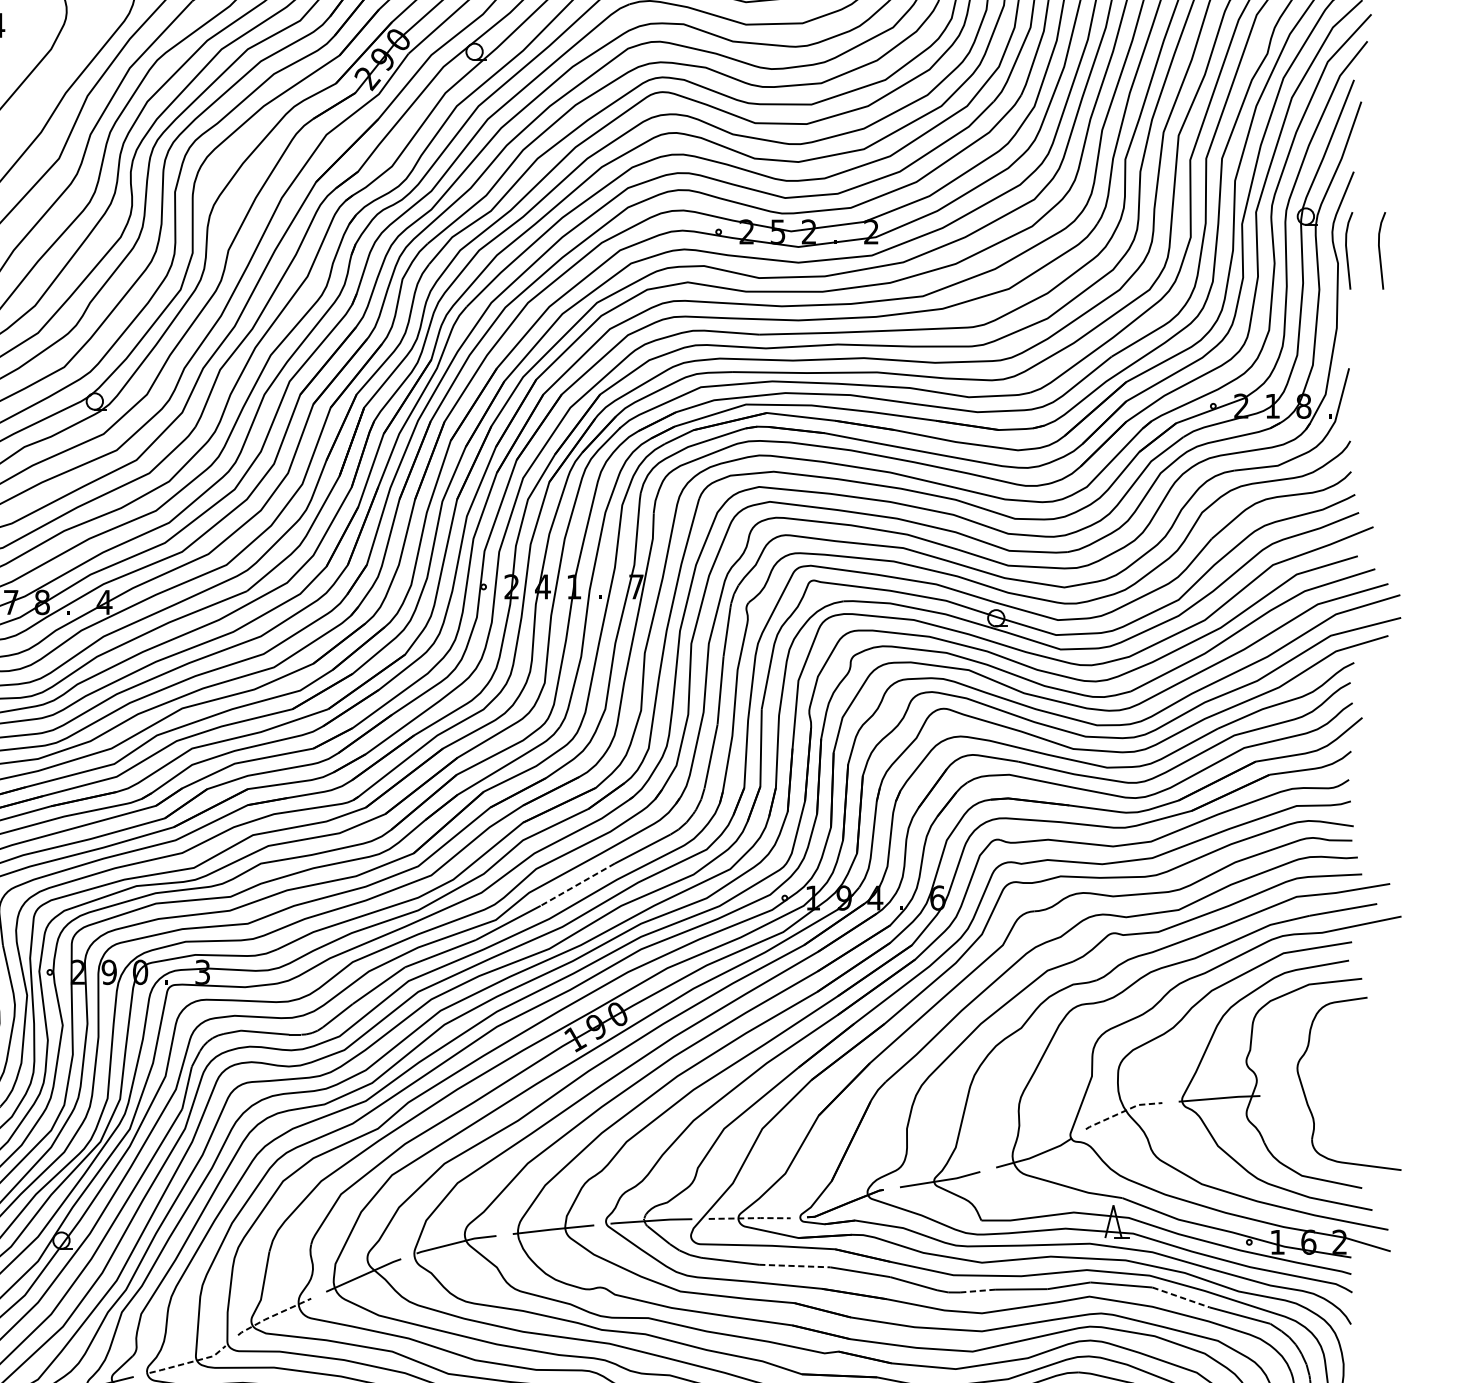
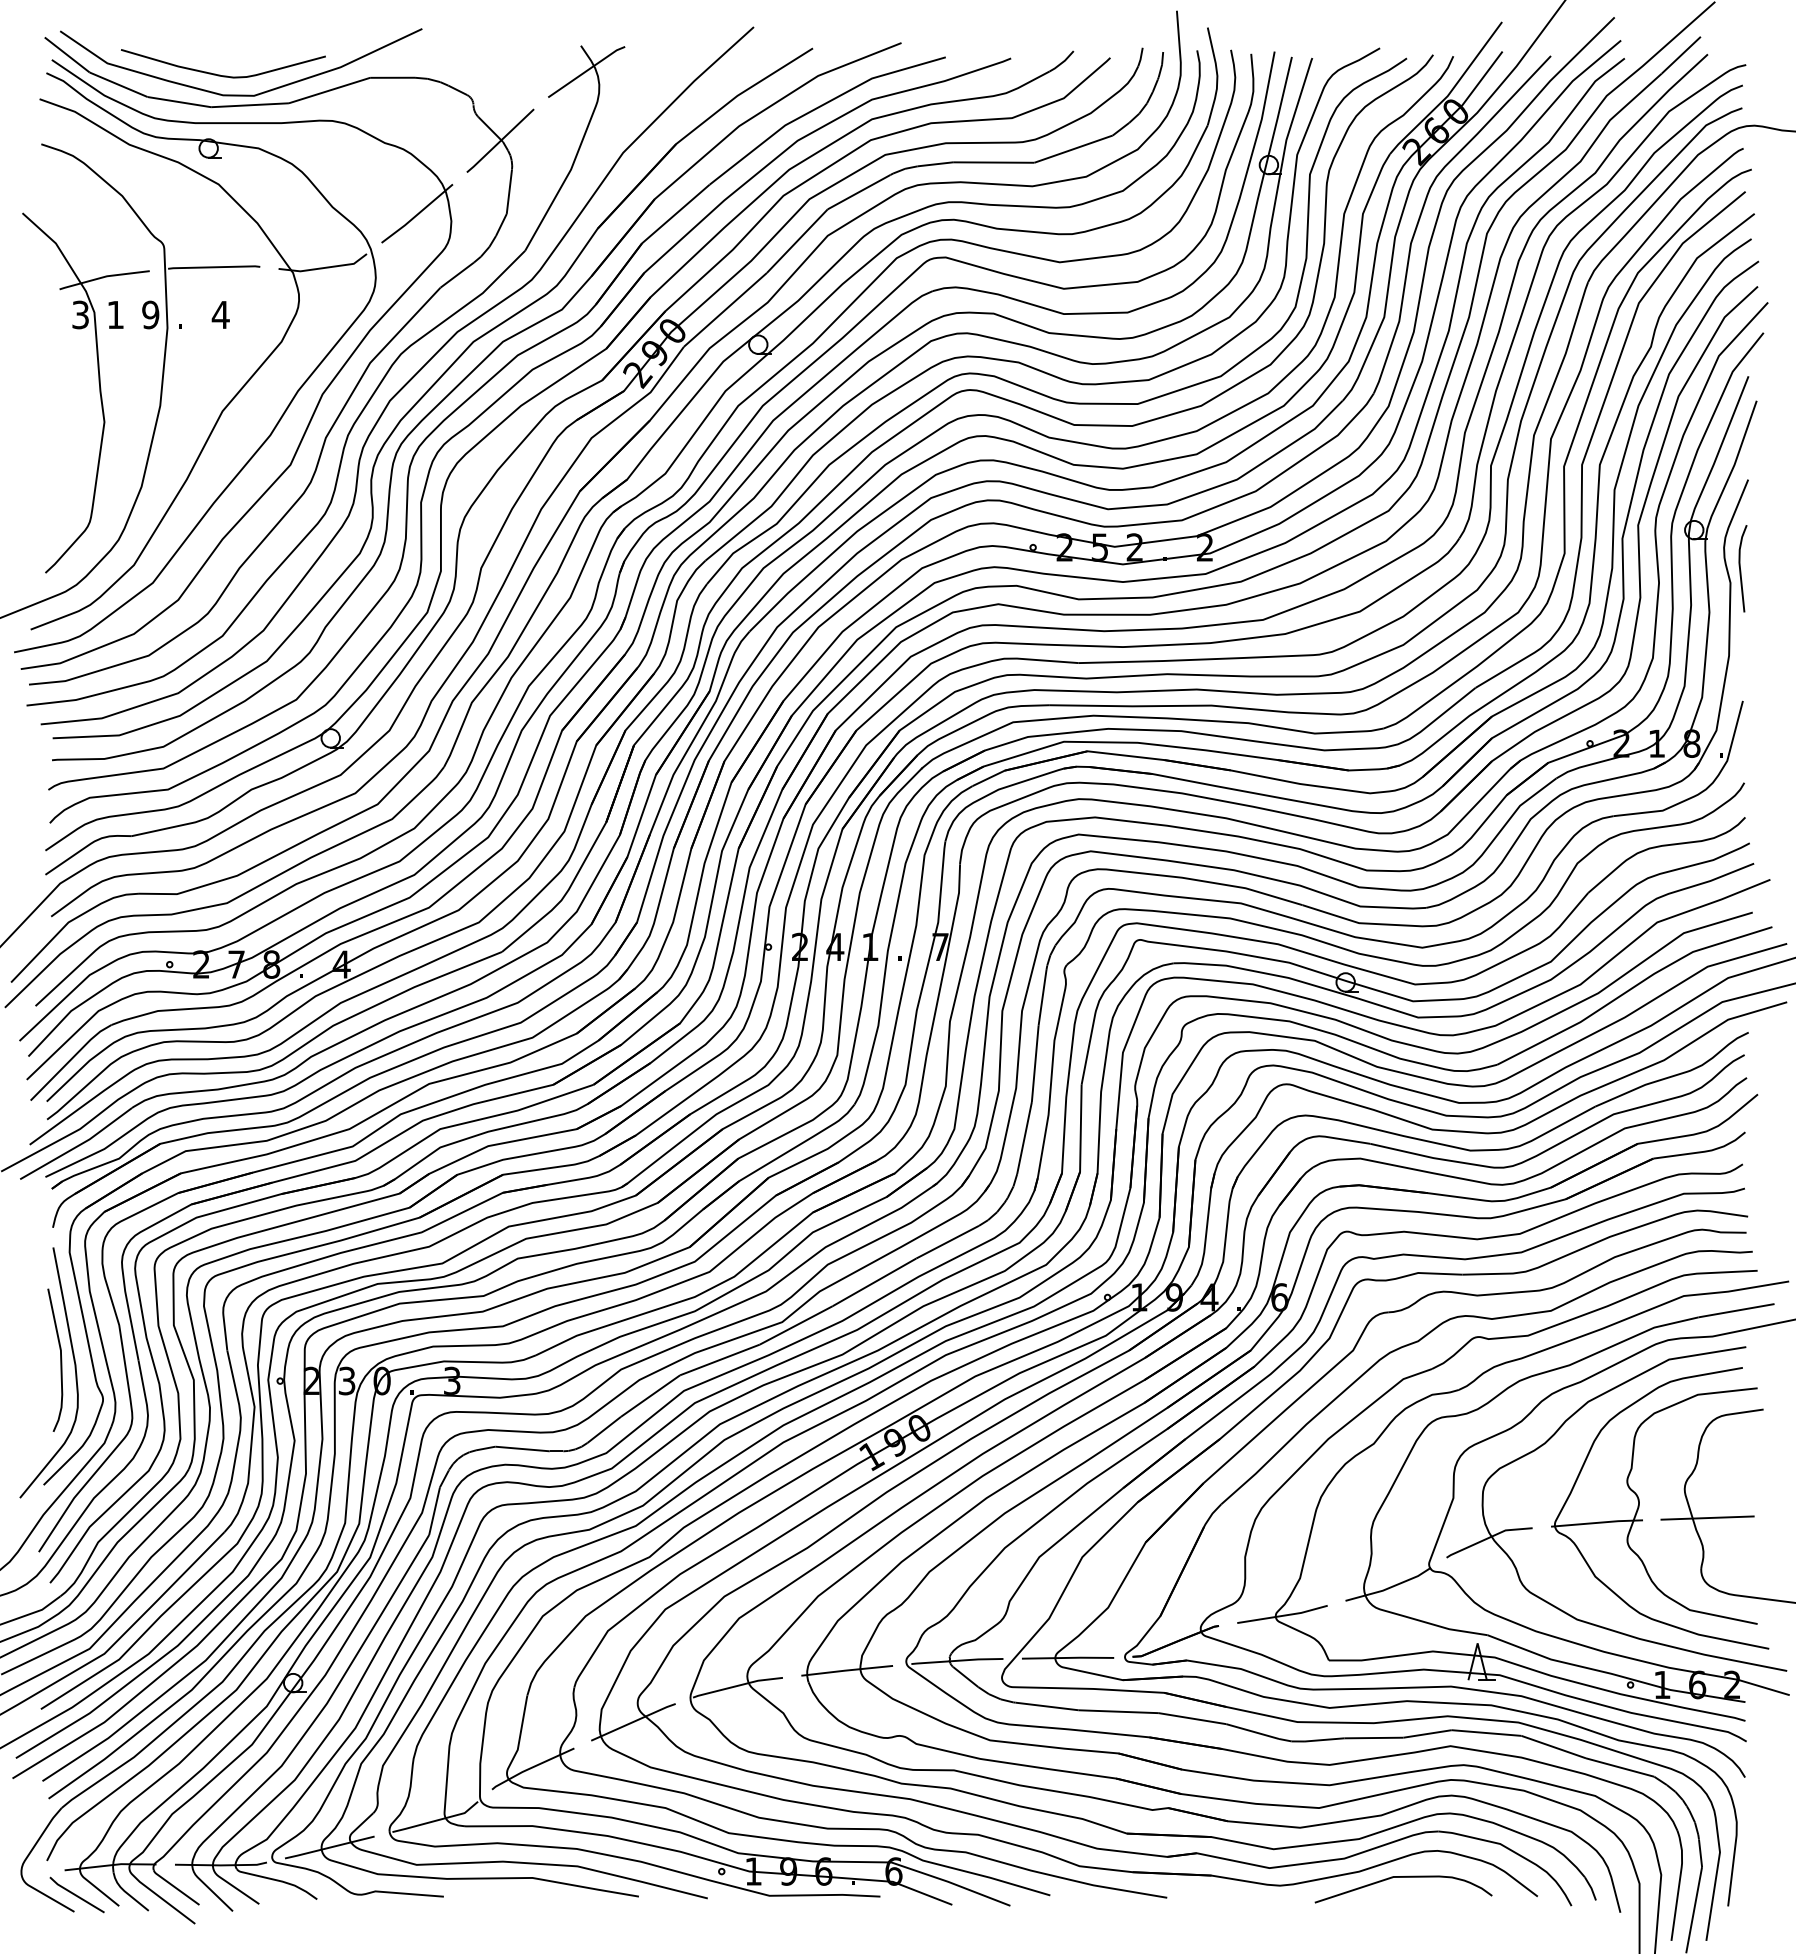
curve: (1379, 250) -> (1777, 568), removed
line: (577, 884) -> (874, 1282), dashed -> solid
text: (108, 971) -> (346, 1380), 9 -> 3
line: (1317, 1093) -> (1707, 1517), added
line: (1123, 1112) -> (1488, 1538), dashed -> solid
line: (750, 1217) -> (1068, 1657), dashed -> solid
line: (795, 1265) -> (1119, 1711), dashed -> solid
line: (977, 1290) -> (1324, 1739), dashed -> solid
line: (1181, 1297) -> (1554, 1747), dashed -> solid
line: (273, 1315) -> (531, 1767), dashed -> solid
line: (188, 1362) -> (436, 1820), dashed -> solid

